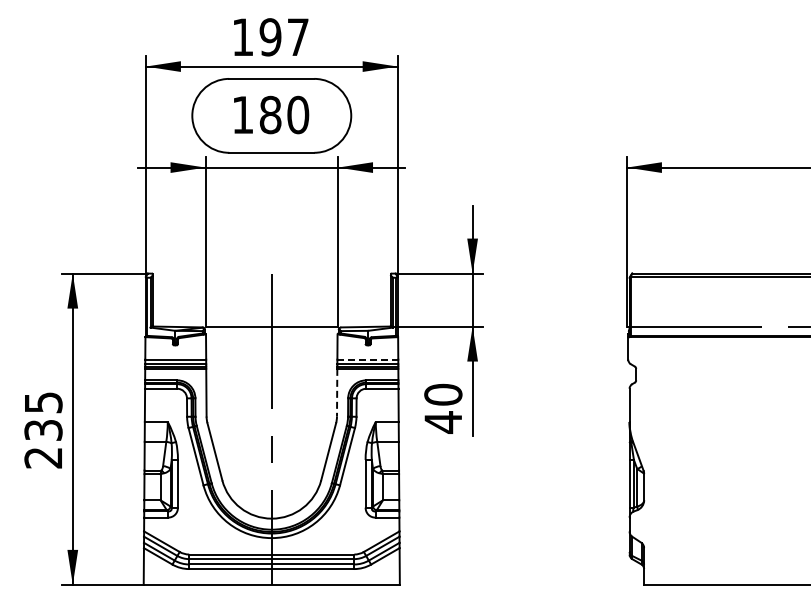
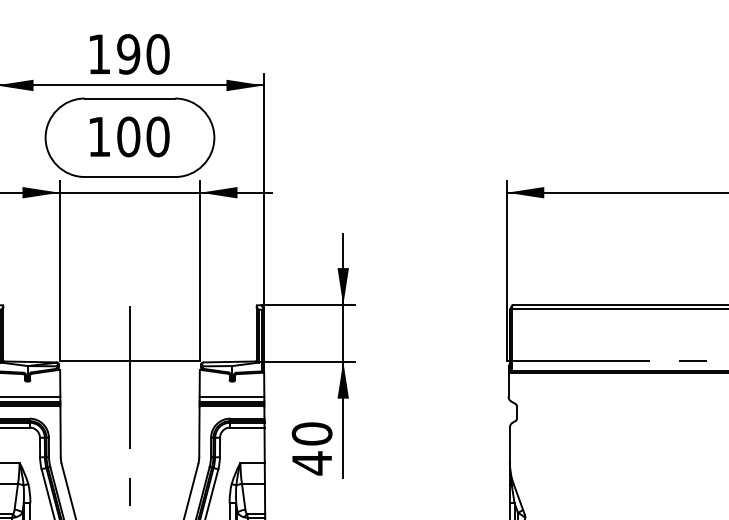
text: (298, 37) -> (158, 54), 197 -> 190
text: (270, 115) -> (128, 137), 180 -> 100
line: (368, 359) -> (232, 396), dashed -> solid
line: (337, 392) -> (199, 431), dashed -> solid

